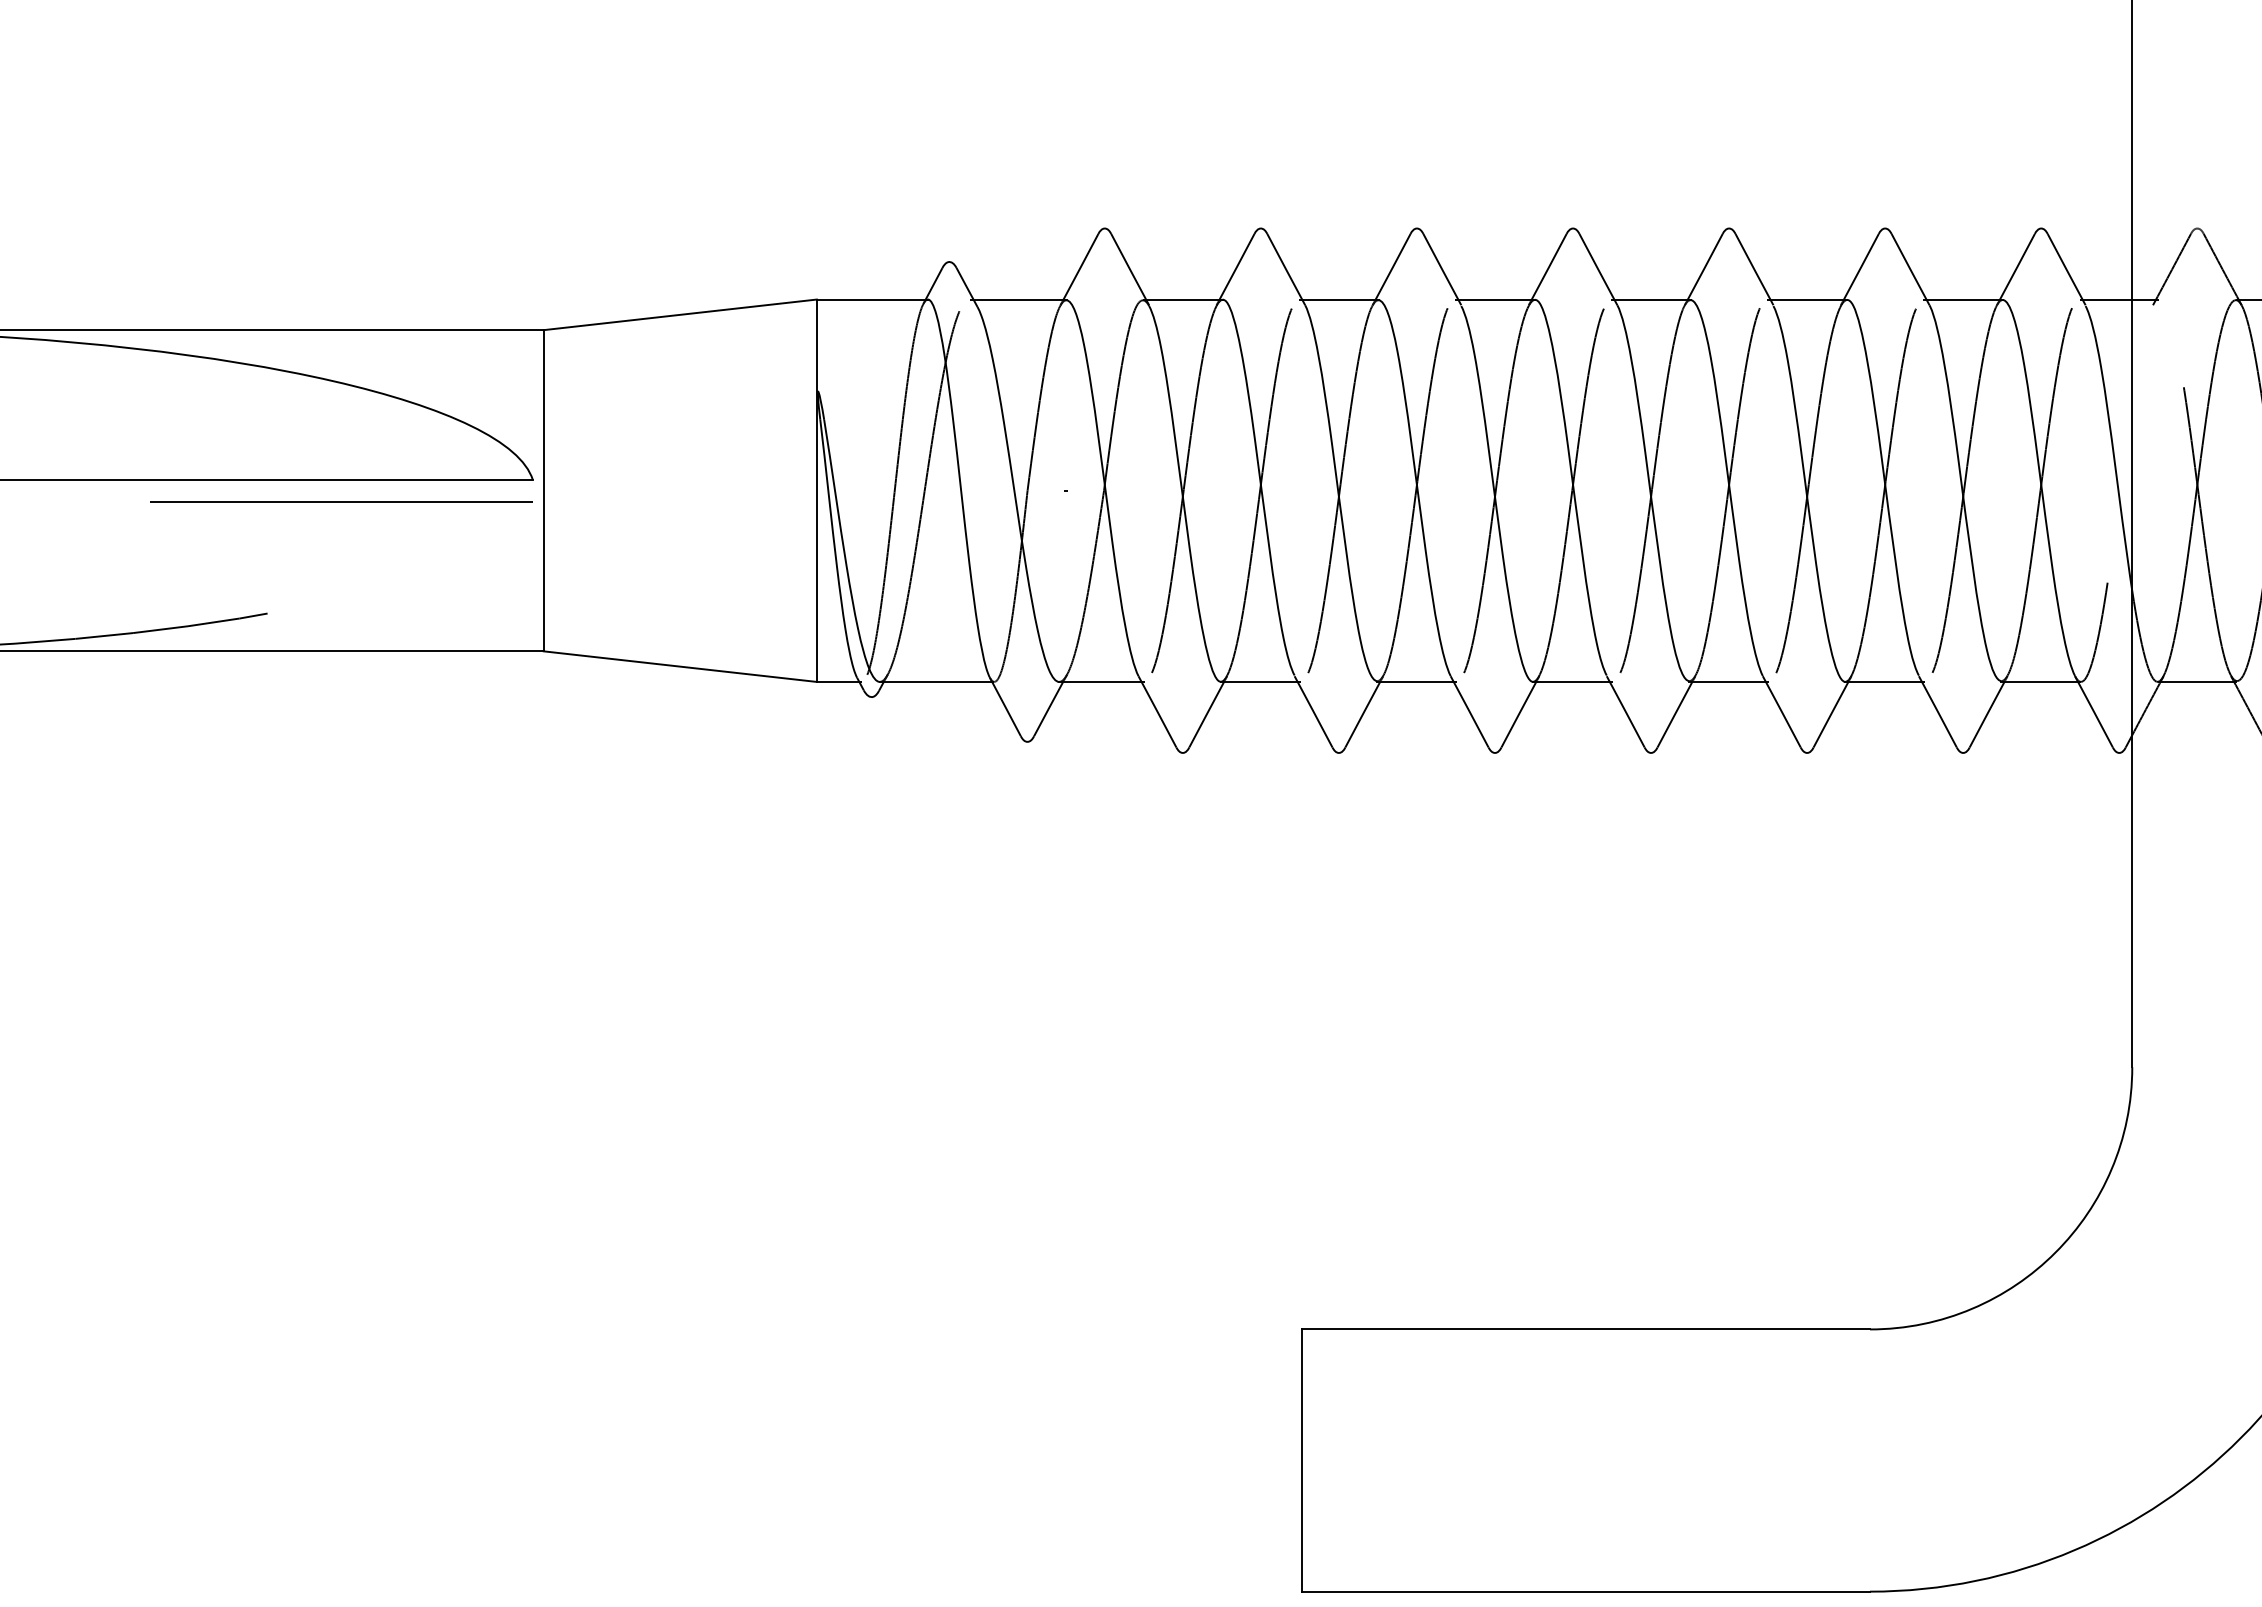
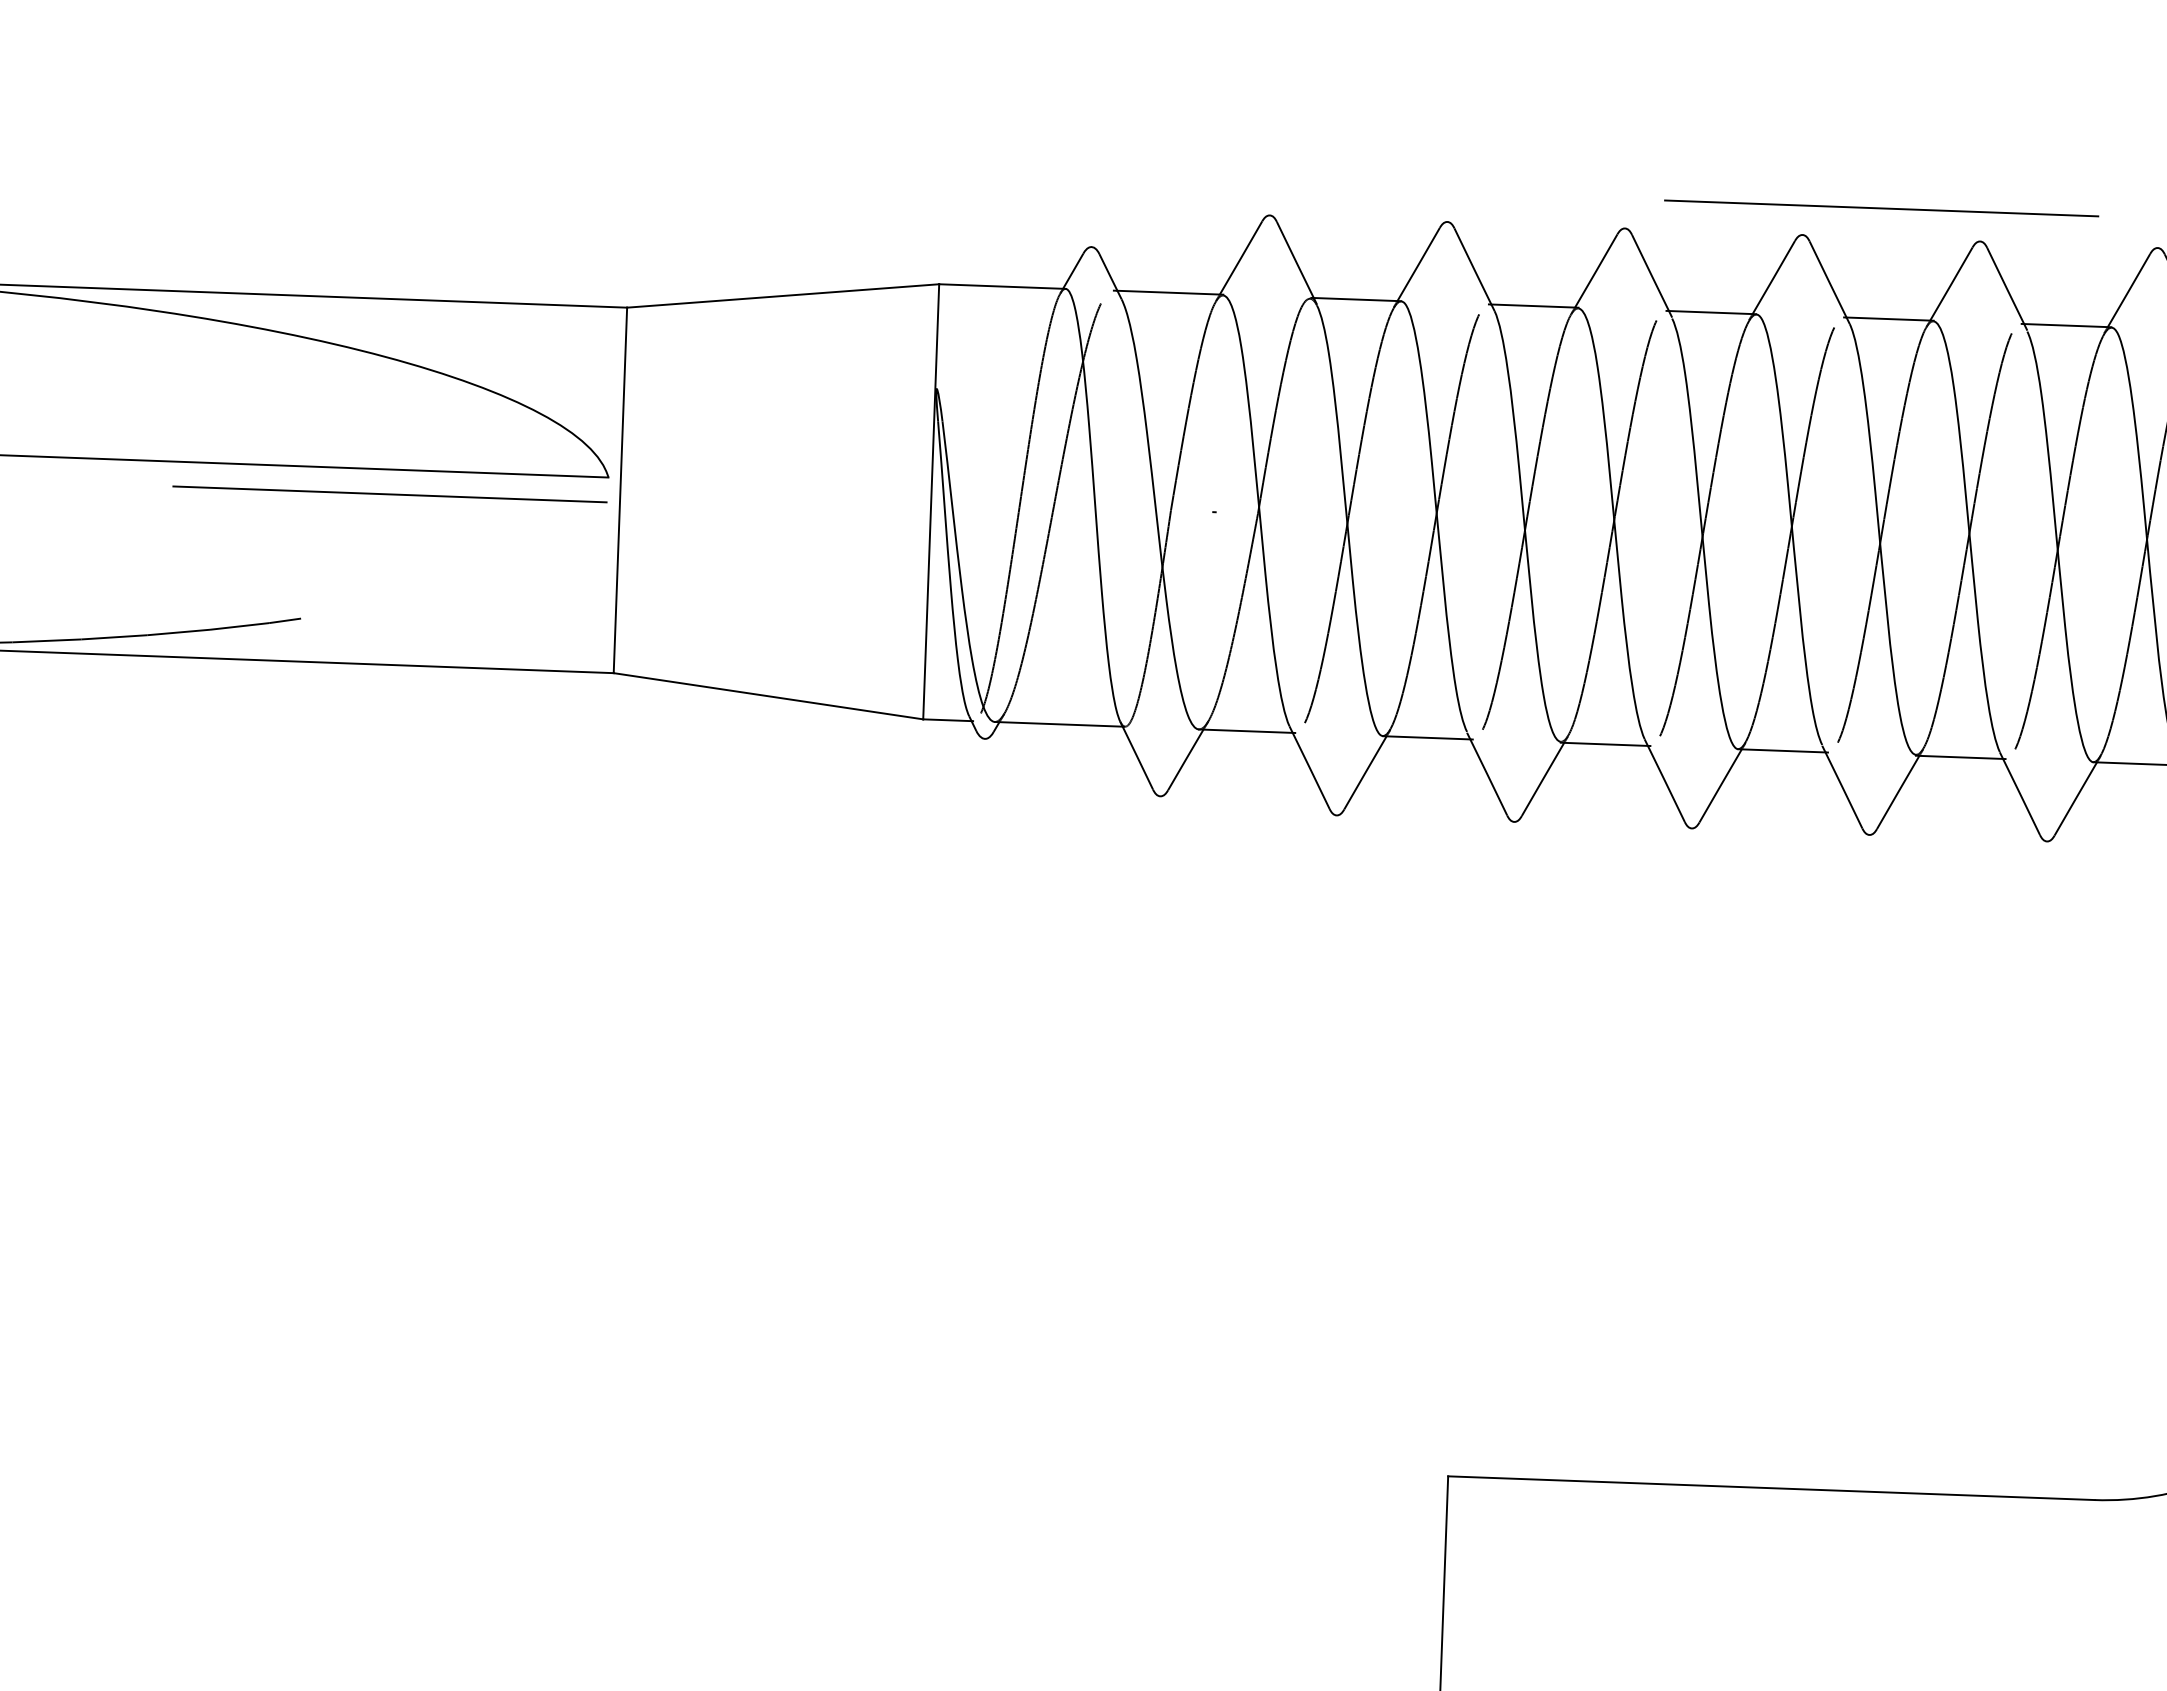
line: (1641, 202) -> (1881, 208), added

